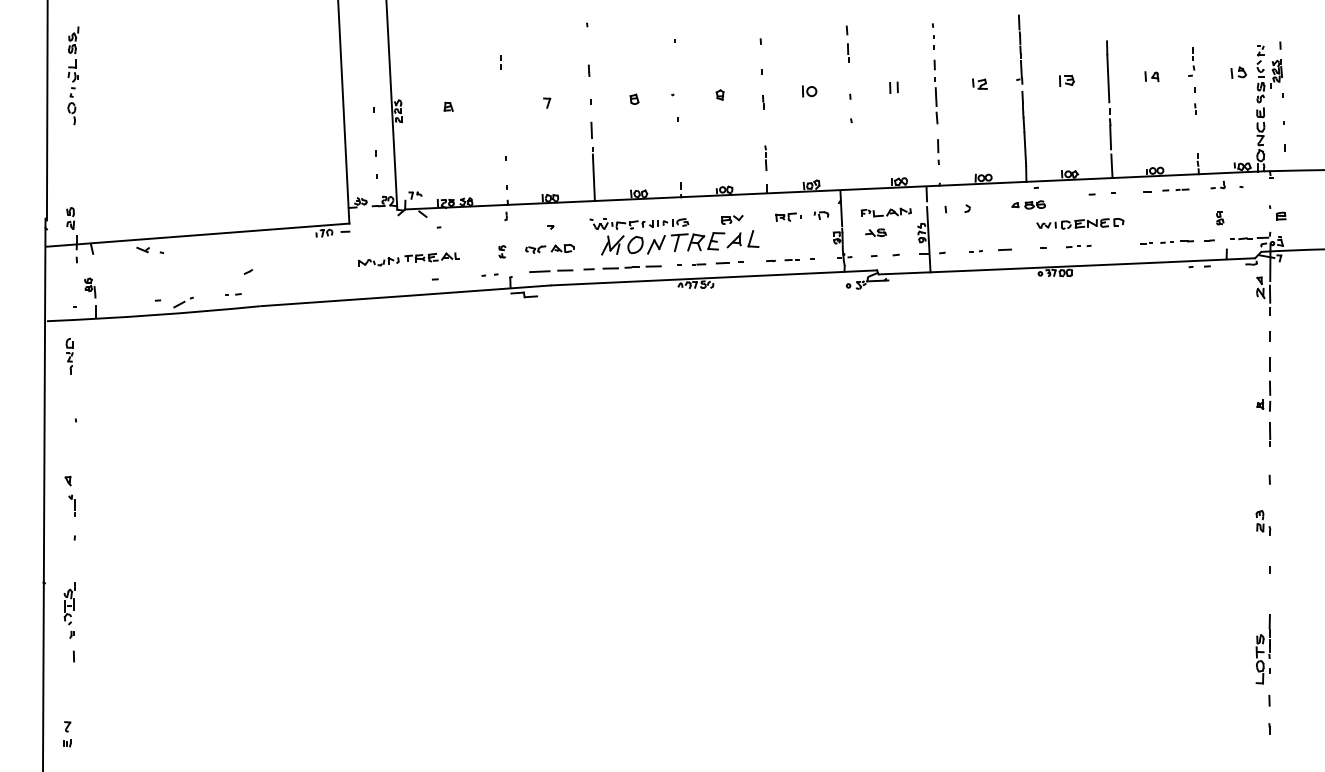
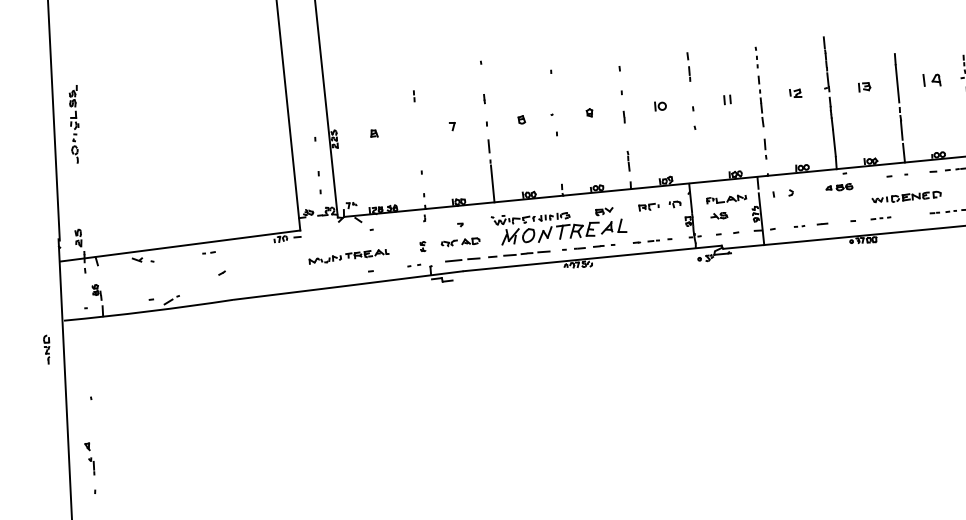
part: (1151, 76) -> (931, 80), size x1.6
part: (1080, 223) -> (906, 197), moved
part: (233, 294) -> (209, 252), moved
part: (69, 356) -> (46, 349), moved

